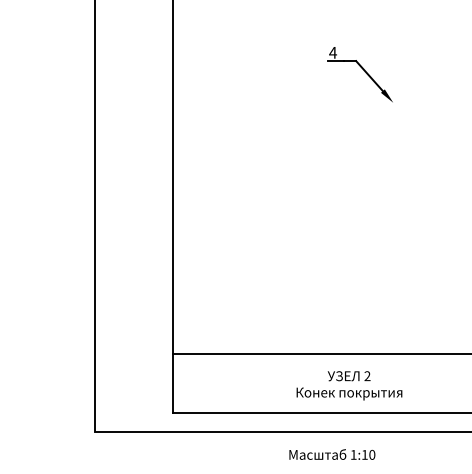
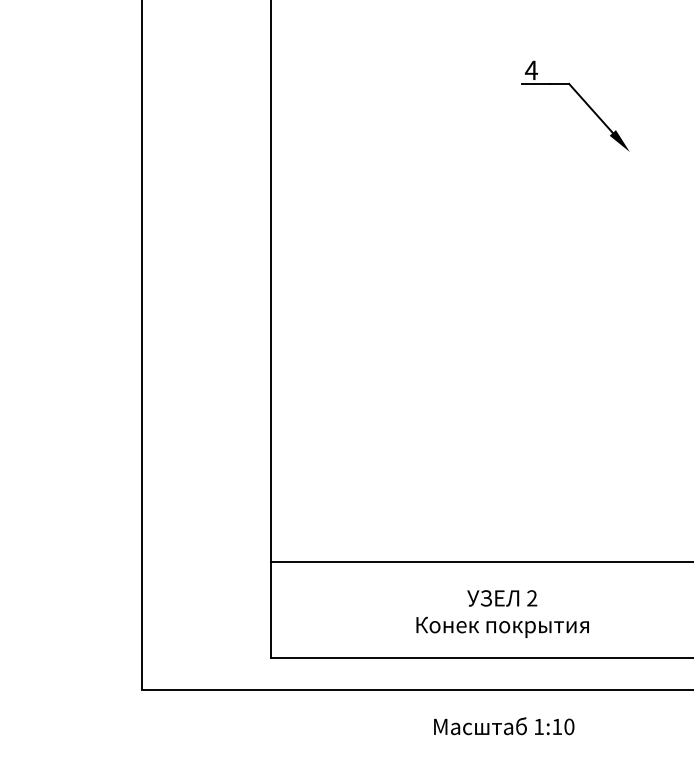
text: (349, 385) -> (502, 613), moved
text: (332, 454) -> (504, 726), moved

